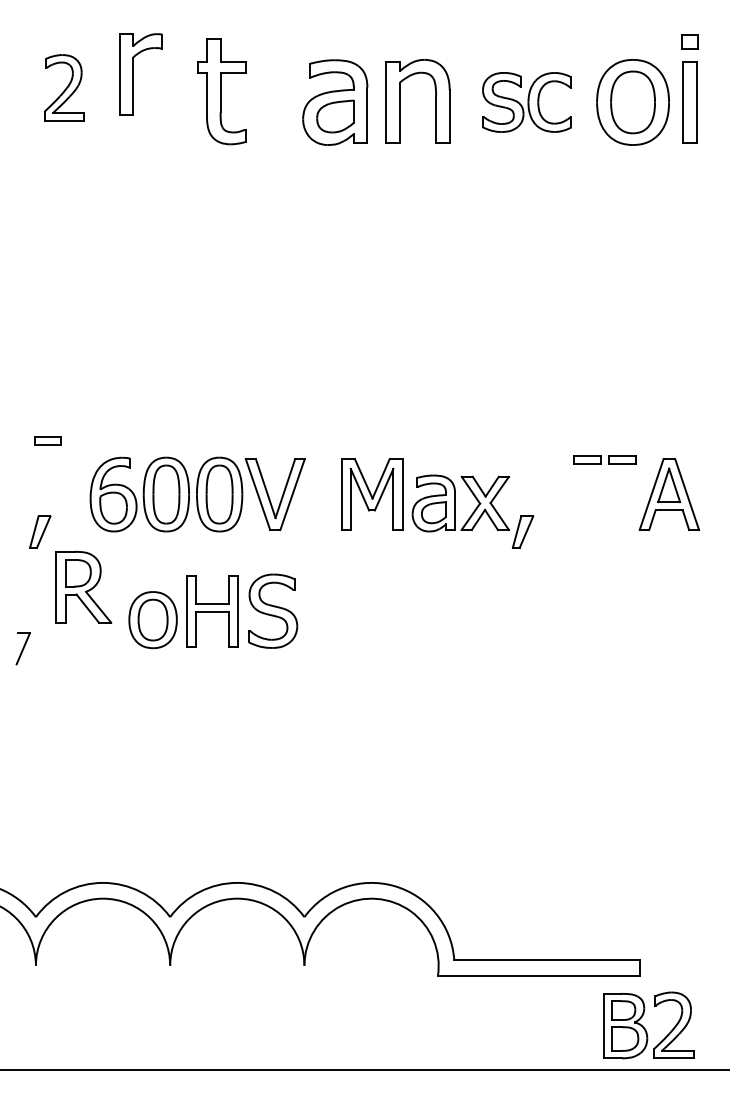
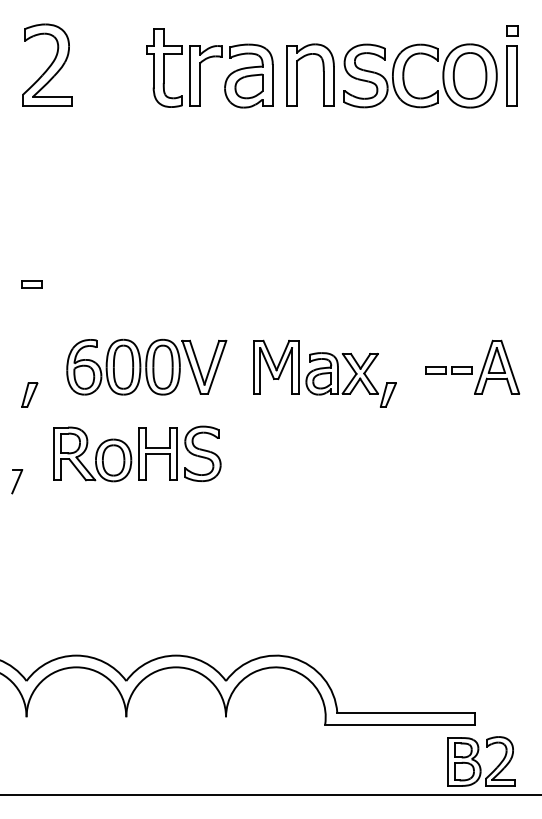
part: (133, 74) -> (200, 76), moved
part: (64, 87) -> (47, 64), size x1.67
part: (526, 102) -> (390, 76), size x1.43
part: (47, 440) -> (31, 283), moved
part: (604, 459) -> (448, 370), moved
part: (83, 586) -> (74, 453), moved

